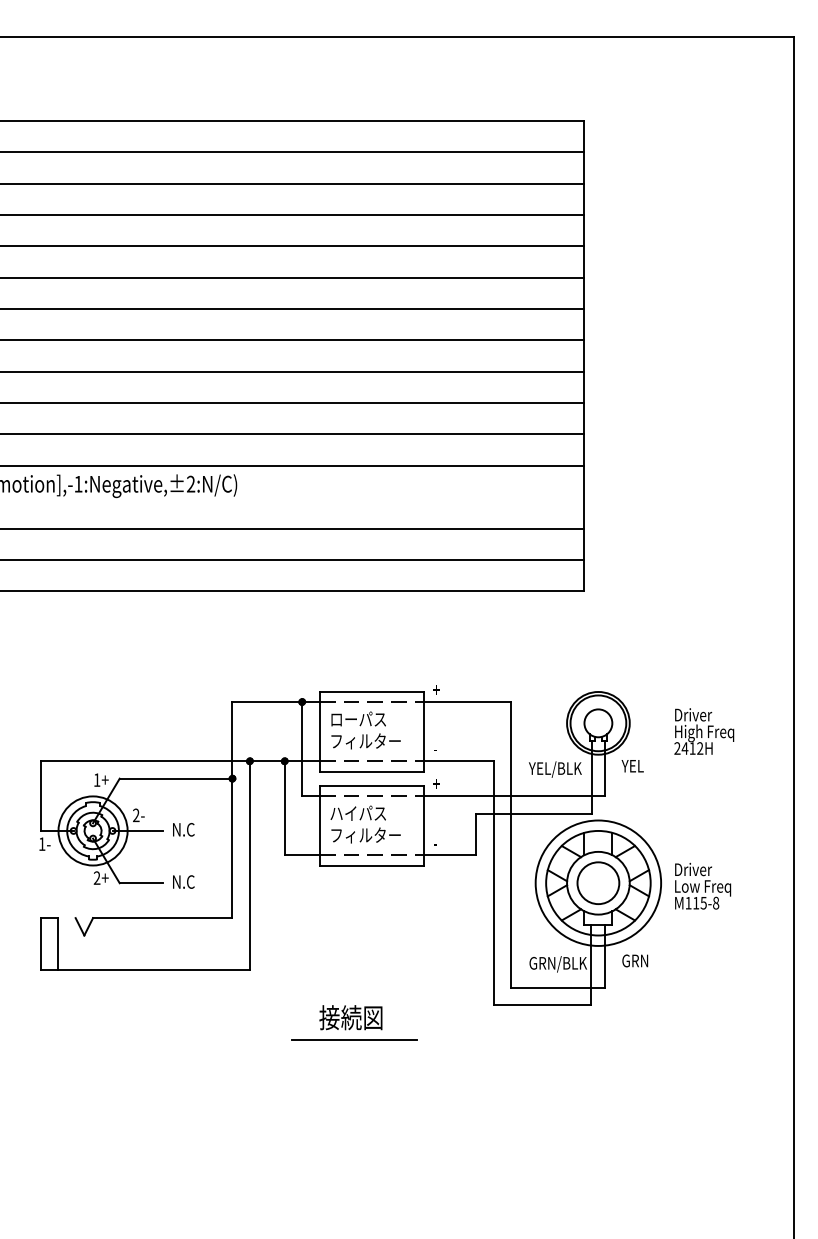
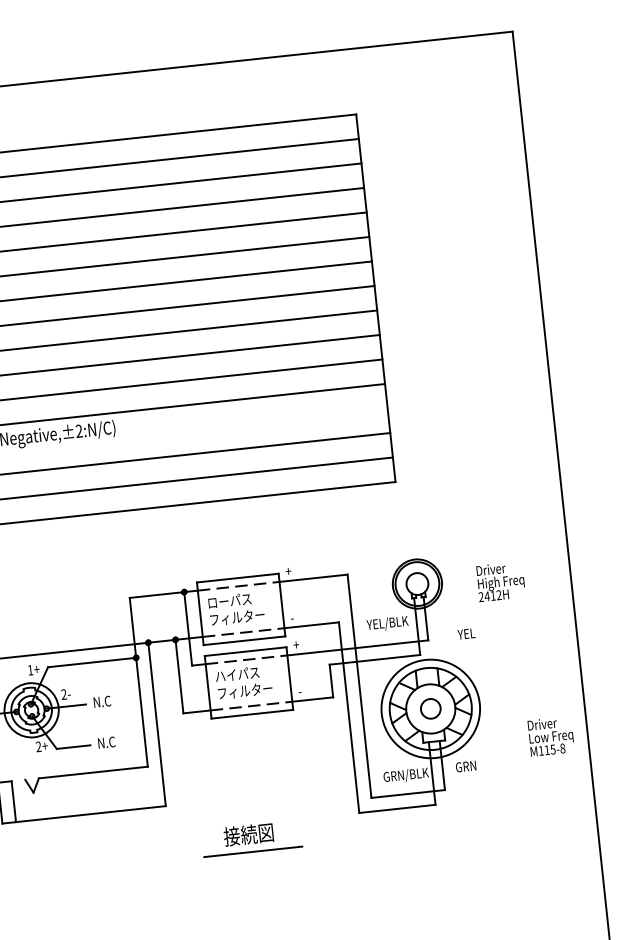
text: (632, 766) -> (466, 634), moved
circle: (598, 882) -> (430, 708), size x0.6
text: (703, 885) -> (551, 735), moved

